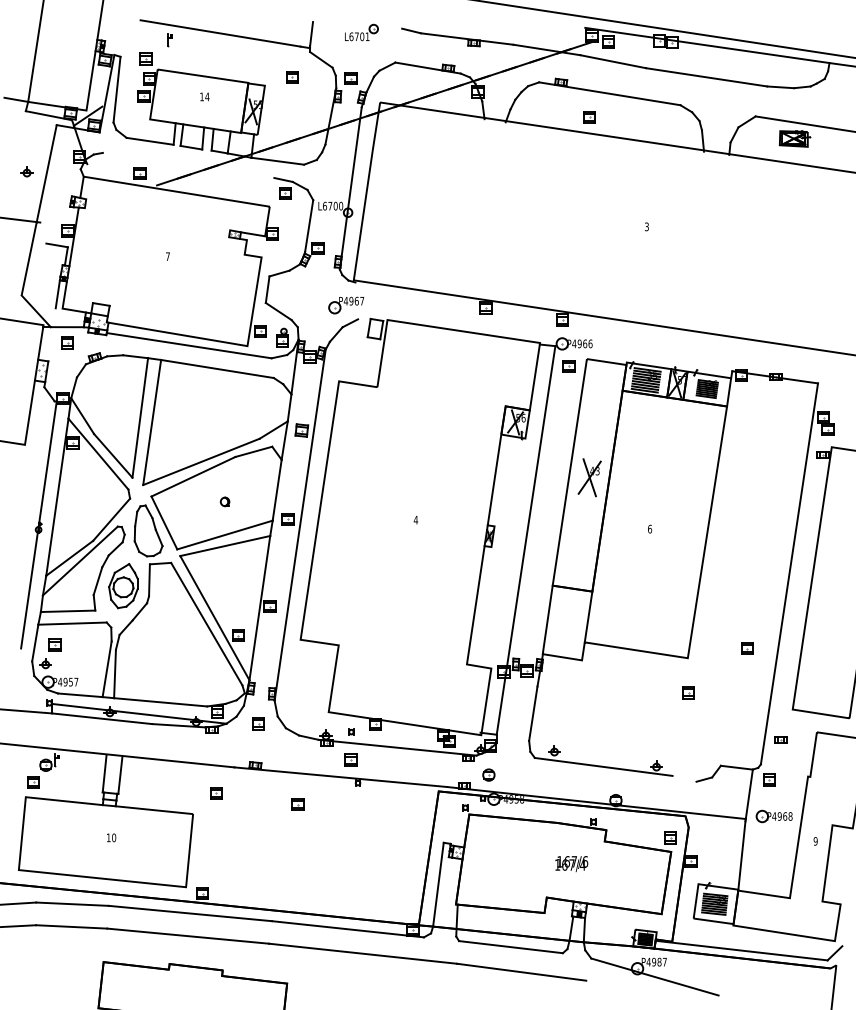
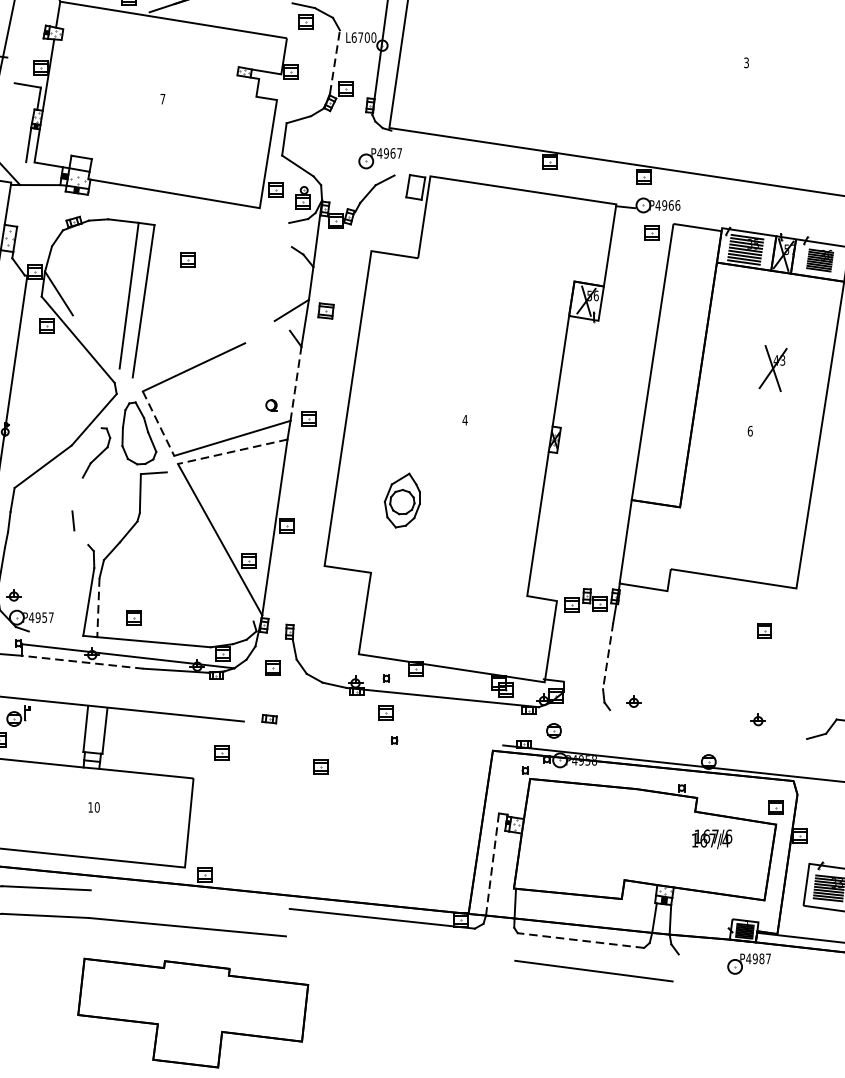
line: (309, 225) -> (335, 61), solid -> dashed
part: (67, 342) -> (187, 259), moved
line: (188, 345) -> (187, 207), removed
line: (217, 368) -> (223, 235), removed
line: (253, 451) -> (267, 336), removed
line: (113, 455) -> (96, 341), removed
line: (201, 461) -> (203, 348), removed
part: (589, 477) -> (772, 368), moved
line: (277, 490) -> (296, 384), solid -> dashed
line: (57, 496) -> (28, 391), removed
part: (224, 501) -> (270, 404), moved
line: (164, 523) -> (158, 424), solid -> dashed
line: (299, 524) -> (323, 425), removed
line: (525, 540) -> (598, 445), removed
line: (224, 546) -> (231, 452), solid -> dashed
line: (79, 560) -> (55, 469), removed
line: (97, 580) -> (77, 493), removed
part: (123, 586) -> (402, 501), moved
line: (67, 611) -> (40, 531), removed
line: (588, 616) -> (675, 537), removed
line: (72, 623) -> (46, 546), removed
line: (206, 623) -> (209, 546), removed
part: (54, 644) -> (133, 616), moved
line: (115, 674) -> (98, 608), solid -> dashed
part: (688, 692) -> (764, 630), moved
line: (79, 695) -> (55, 633), removed
line: (533, 713) -> (608, 655), solid -> dashed
line: (101, 718) -> (81, 661), solid -> dashed
line: (603, 766) -> (693, 720), removed
line: (340, 777) -> (373, 733), removed
text: (571, 864) -> (711, 839), moved
line: (438, 884) -> (492, 864), solid -> dashed
line: (190, 913) -> (190, 899), removed
line: (510, 947) -> (580, 941), solid -> dashed
line: (362, 953) -> (399, 948), removed
line: (654, 976) -> (755, 976), removed

